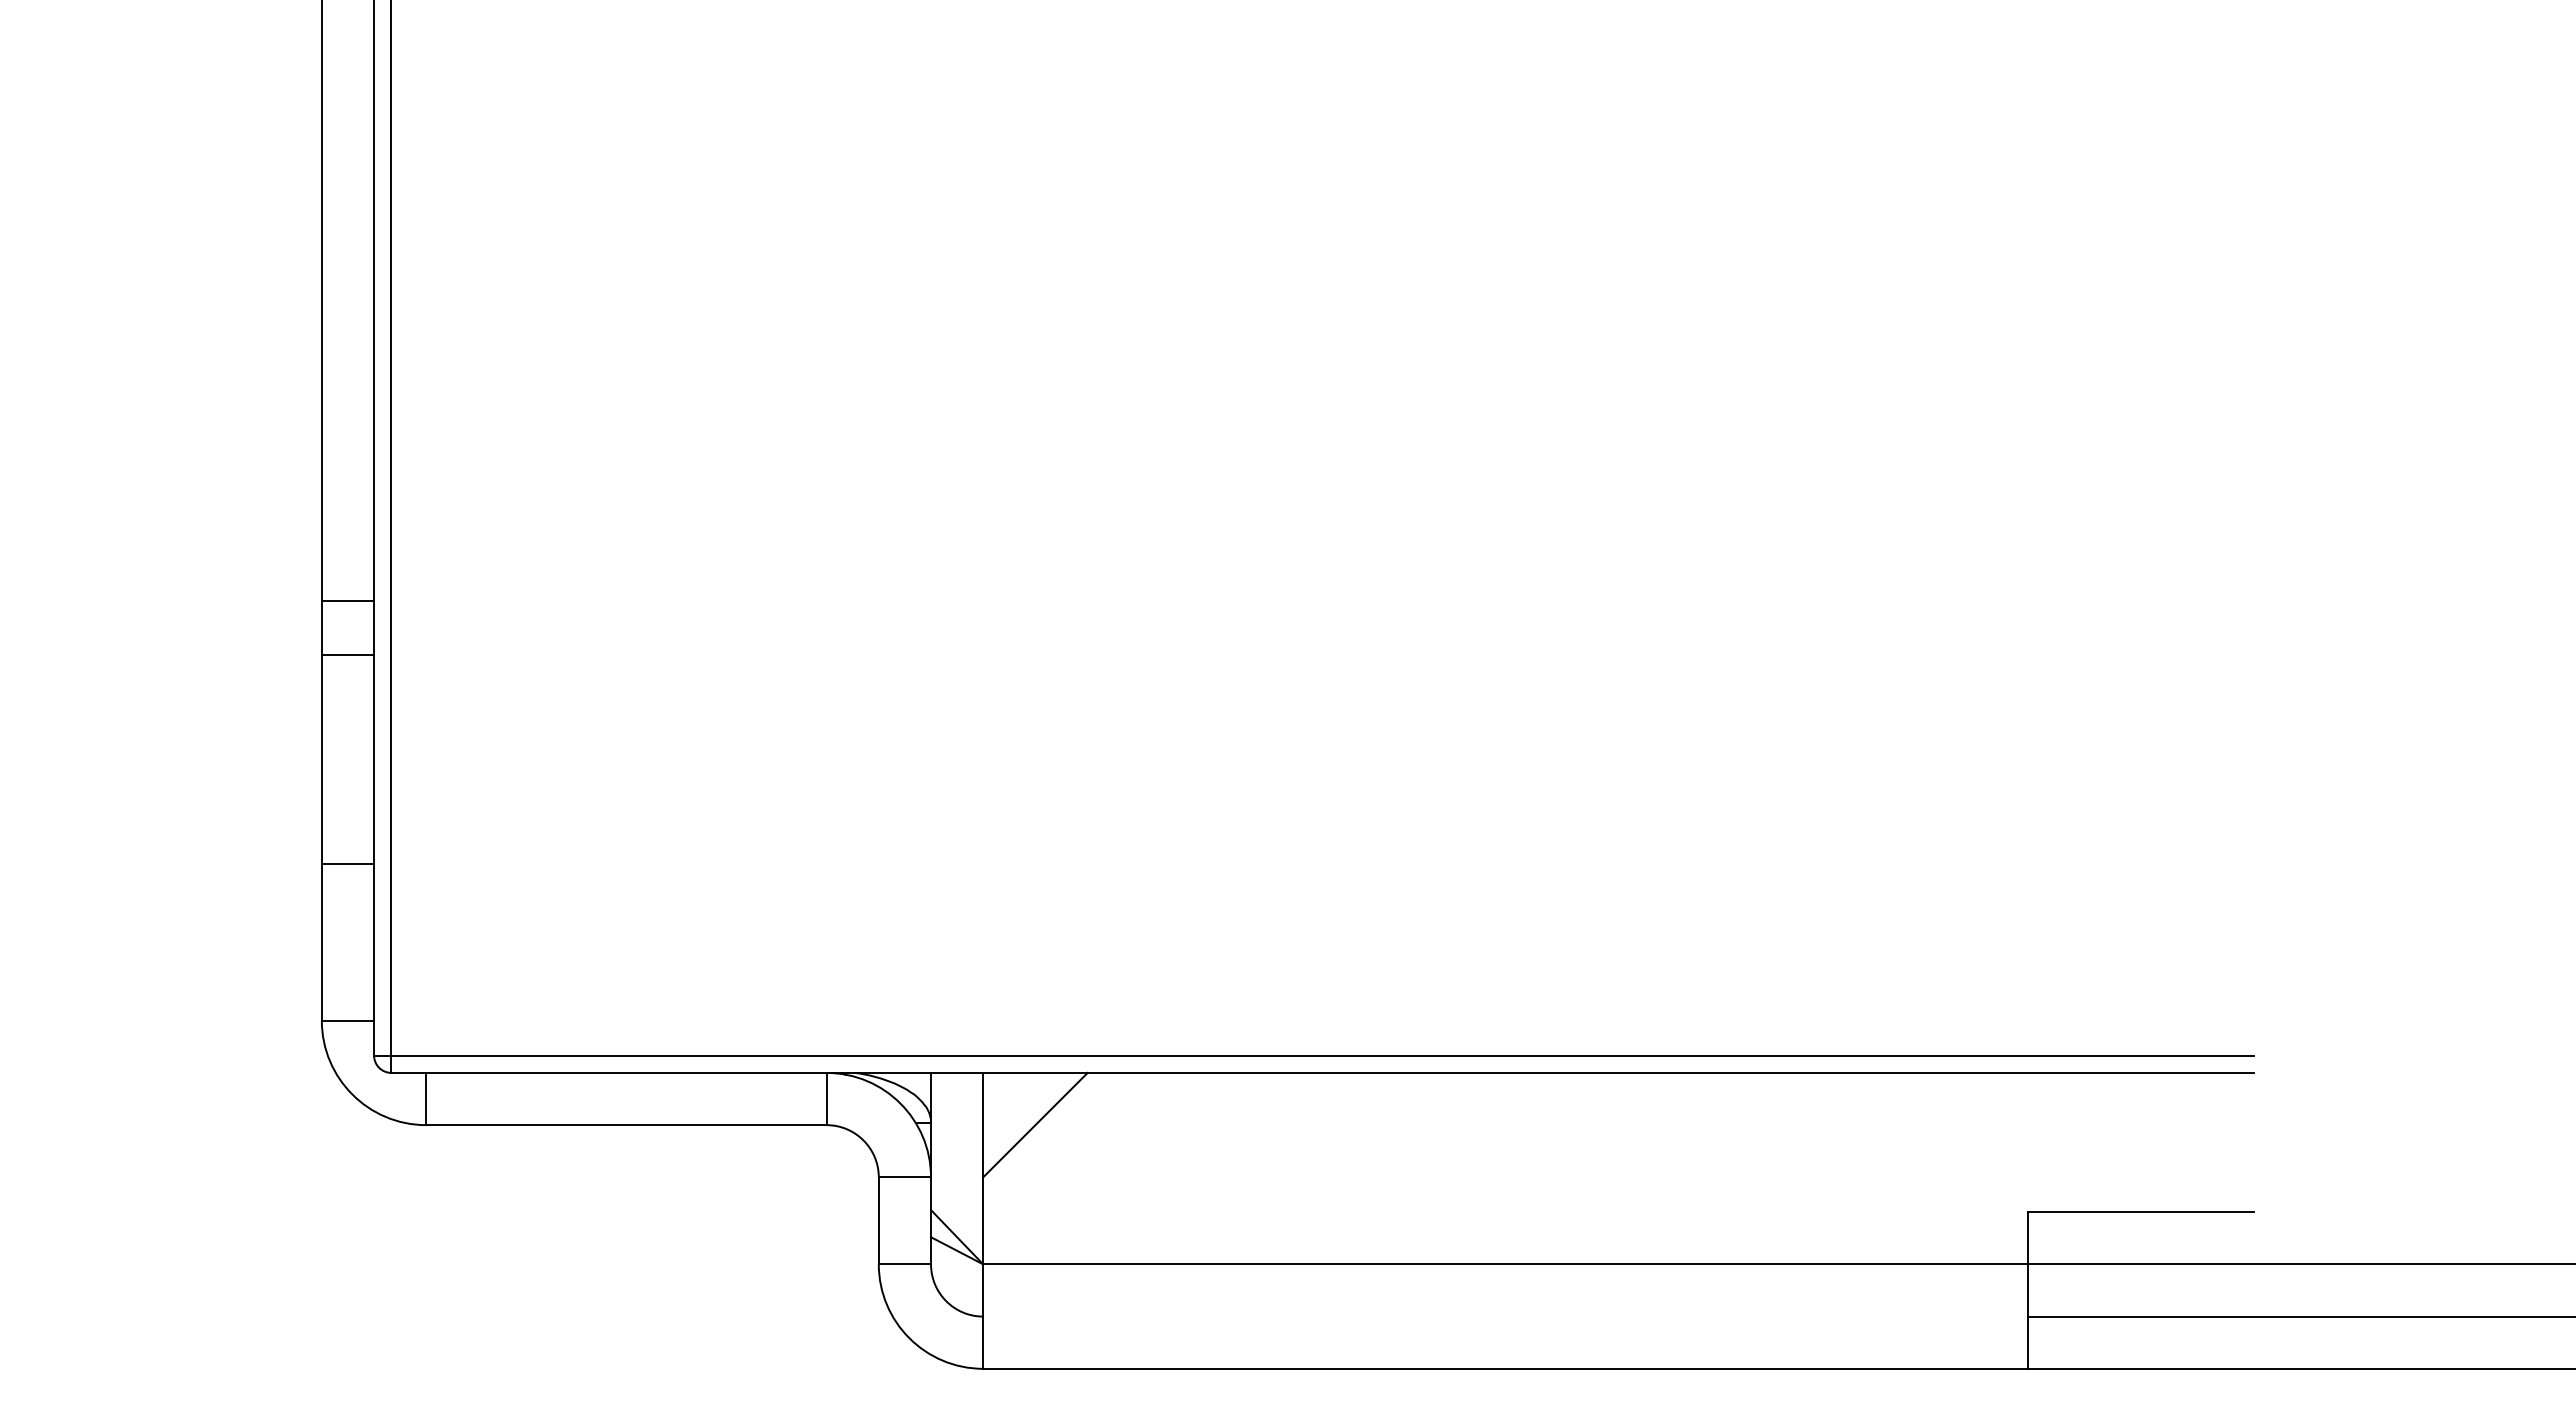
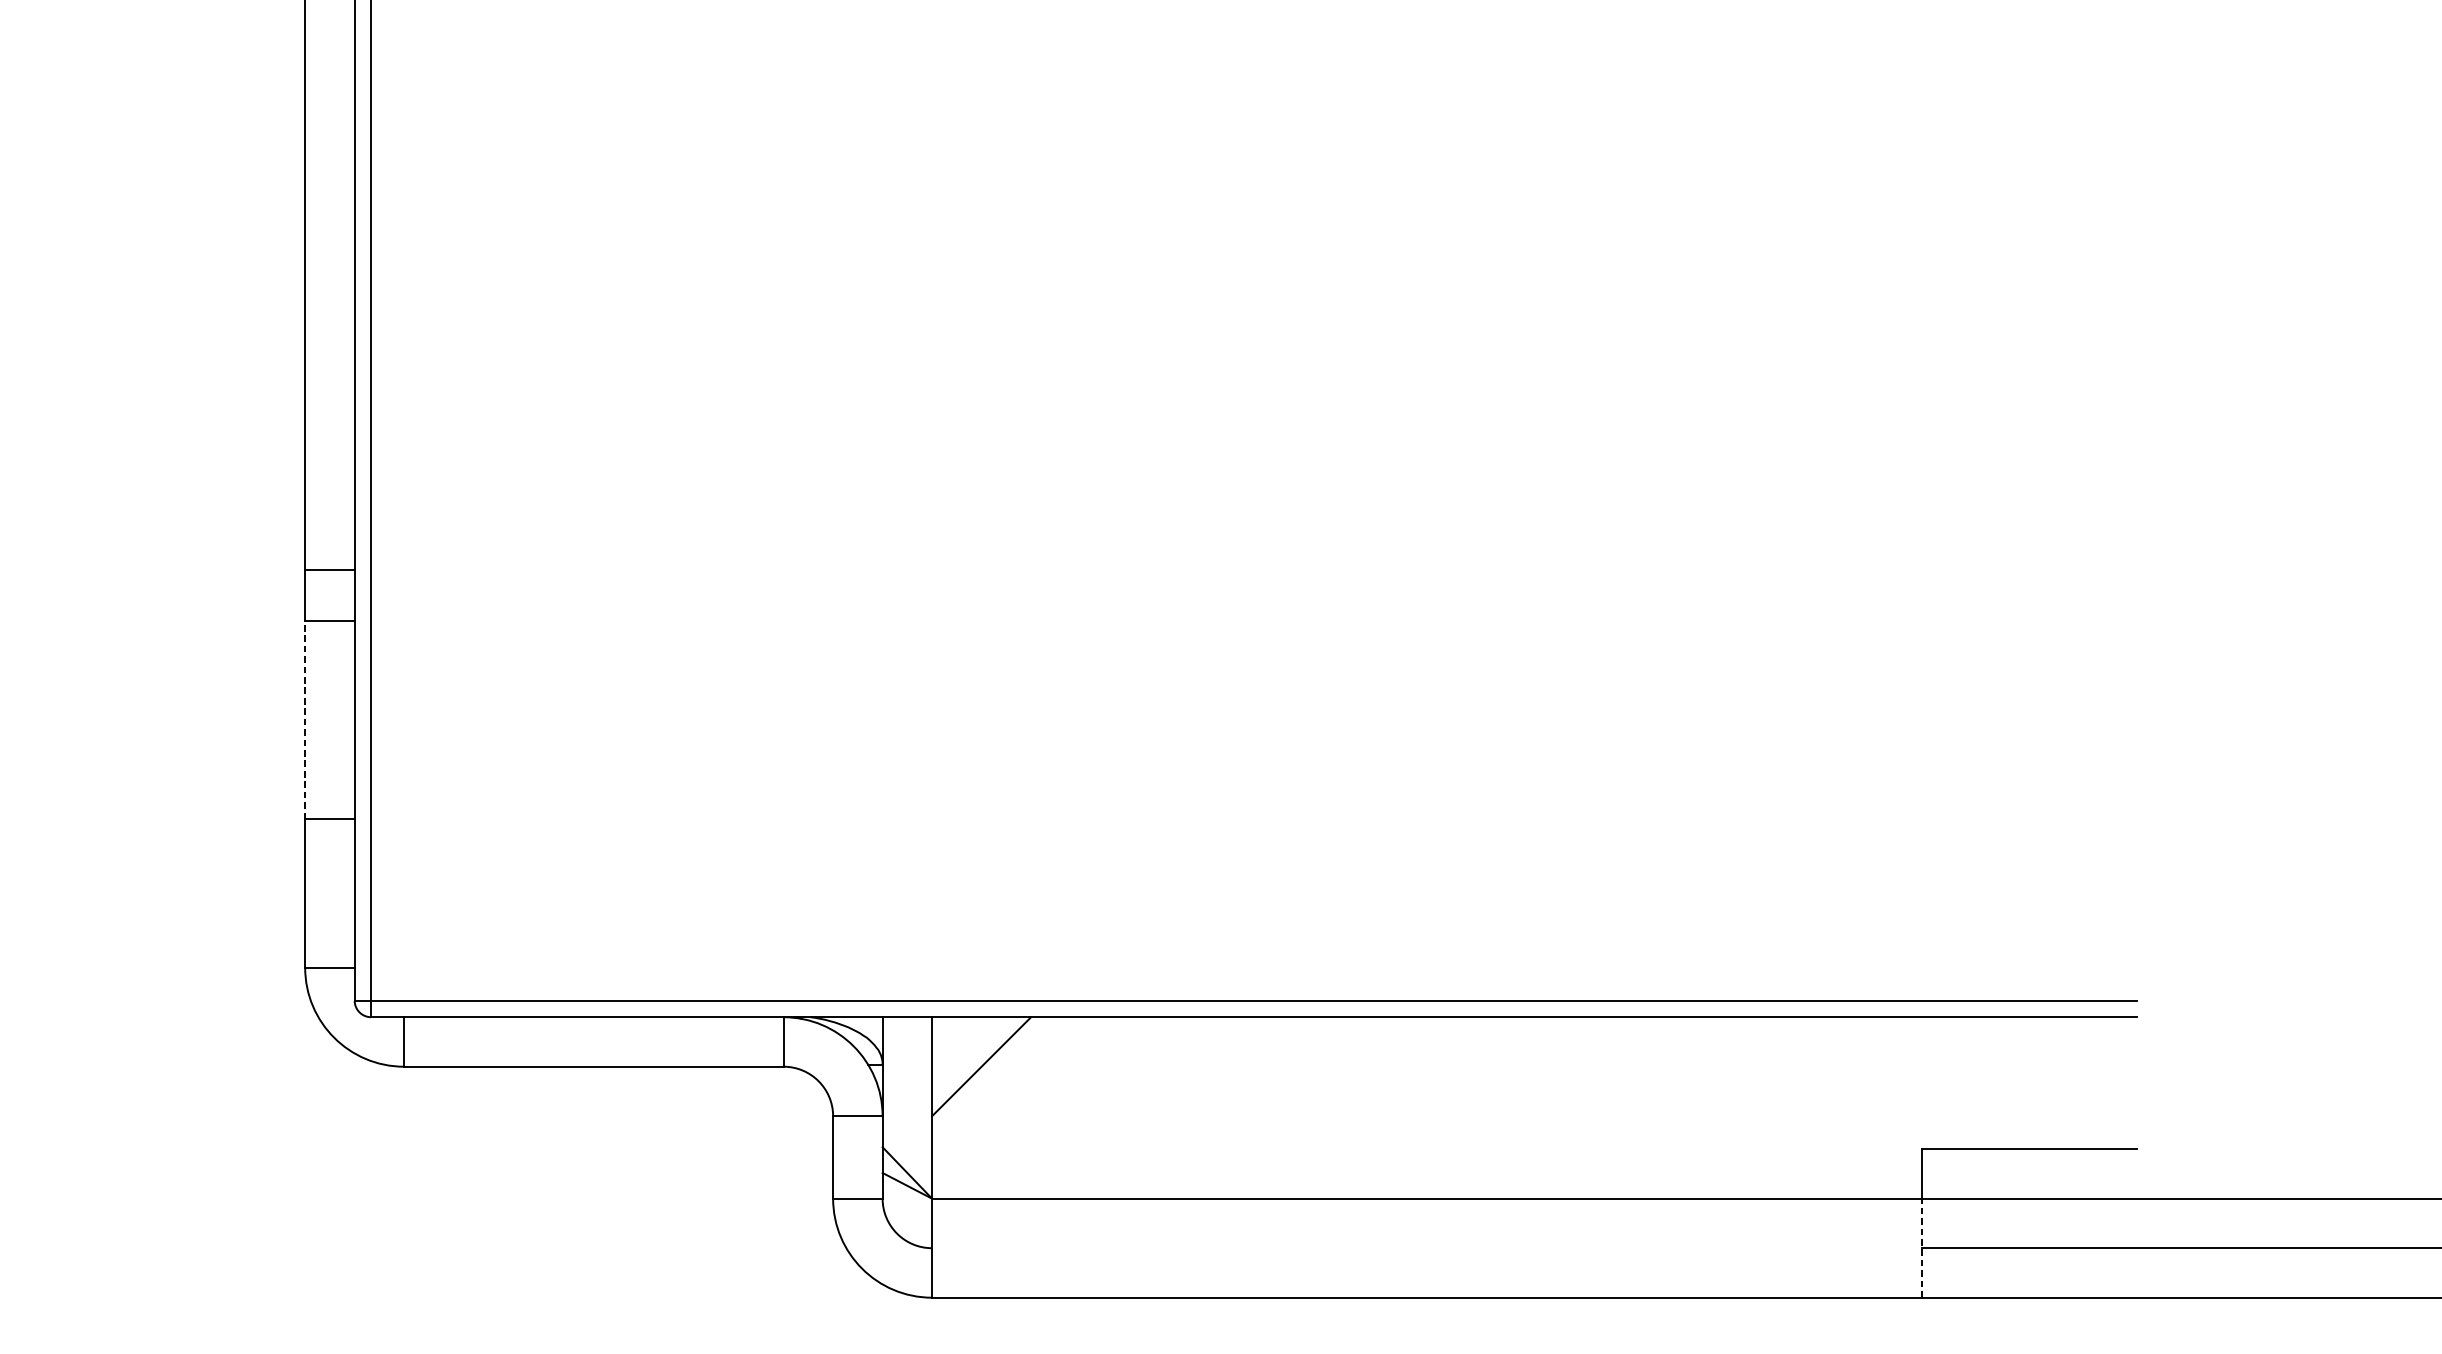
line: (321, 759) -> (304, 720), solid -> dashed
line: (2027, 1316) -> (1921, 1248), solid -> dashed

